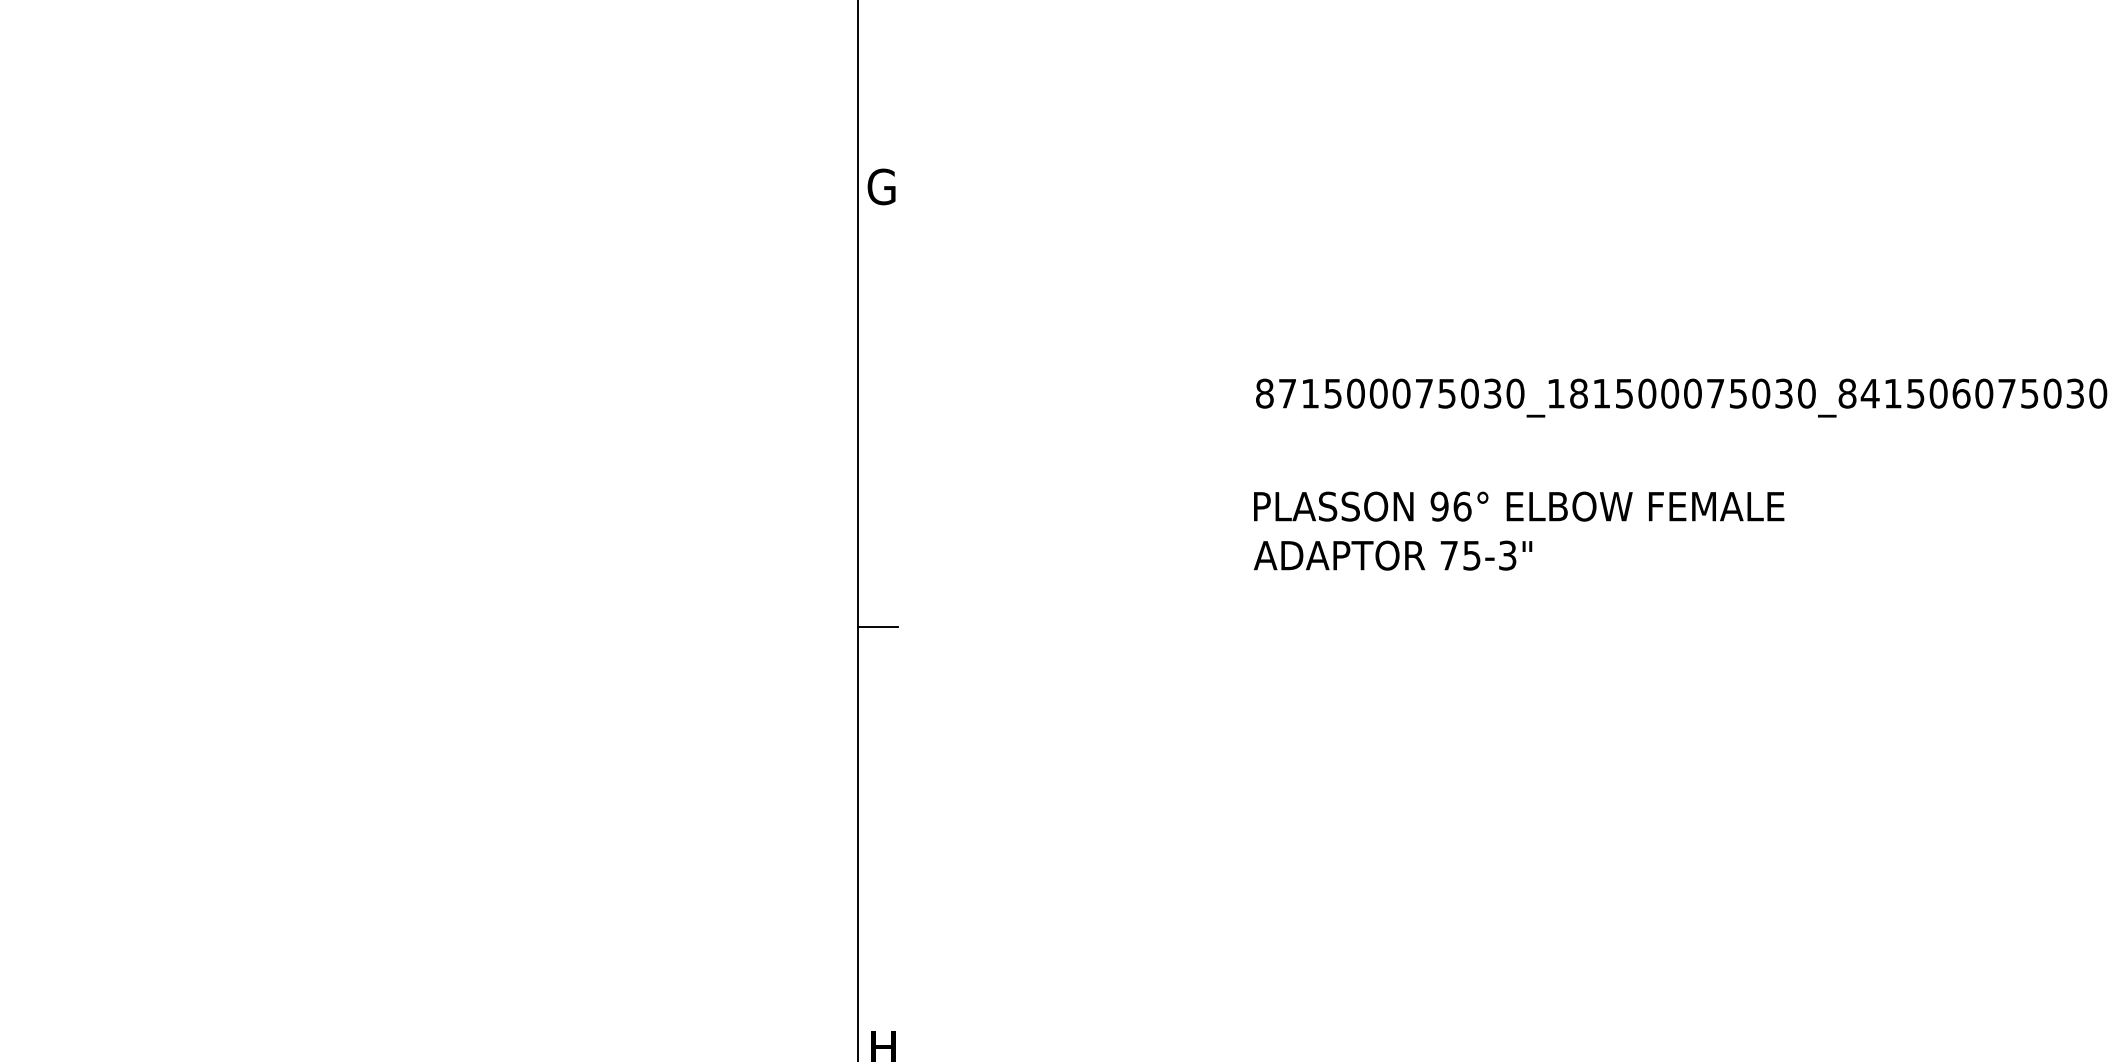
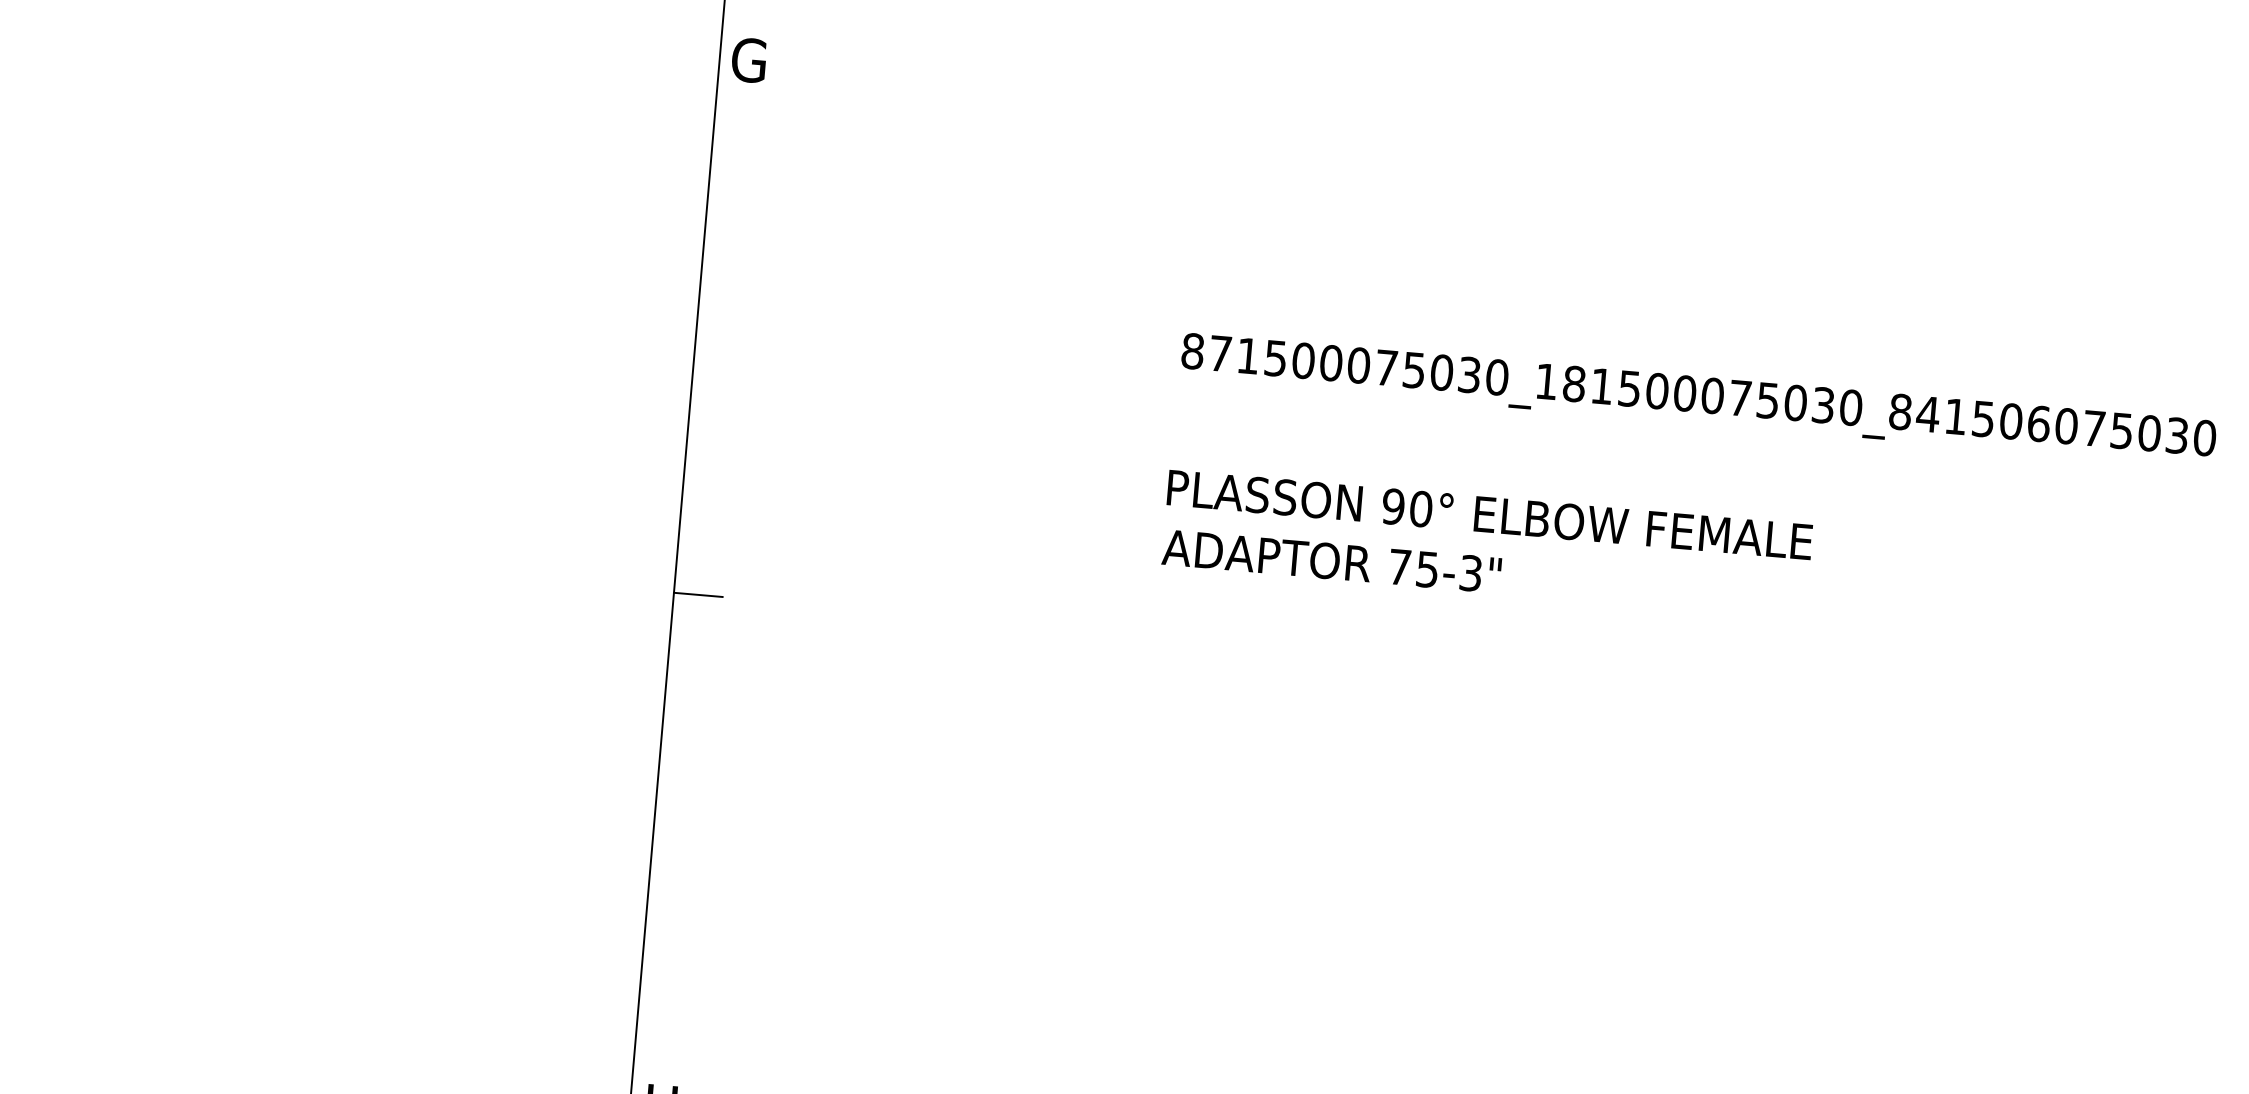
text: (1462, 506) -> (1421, 508), 96° -> 90°

